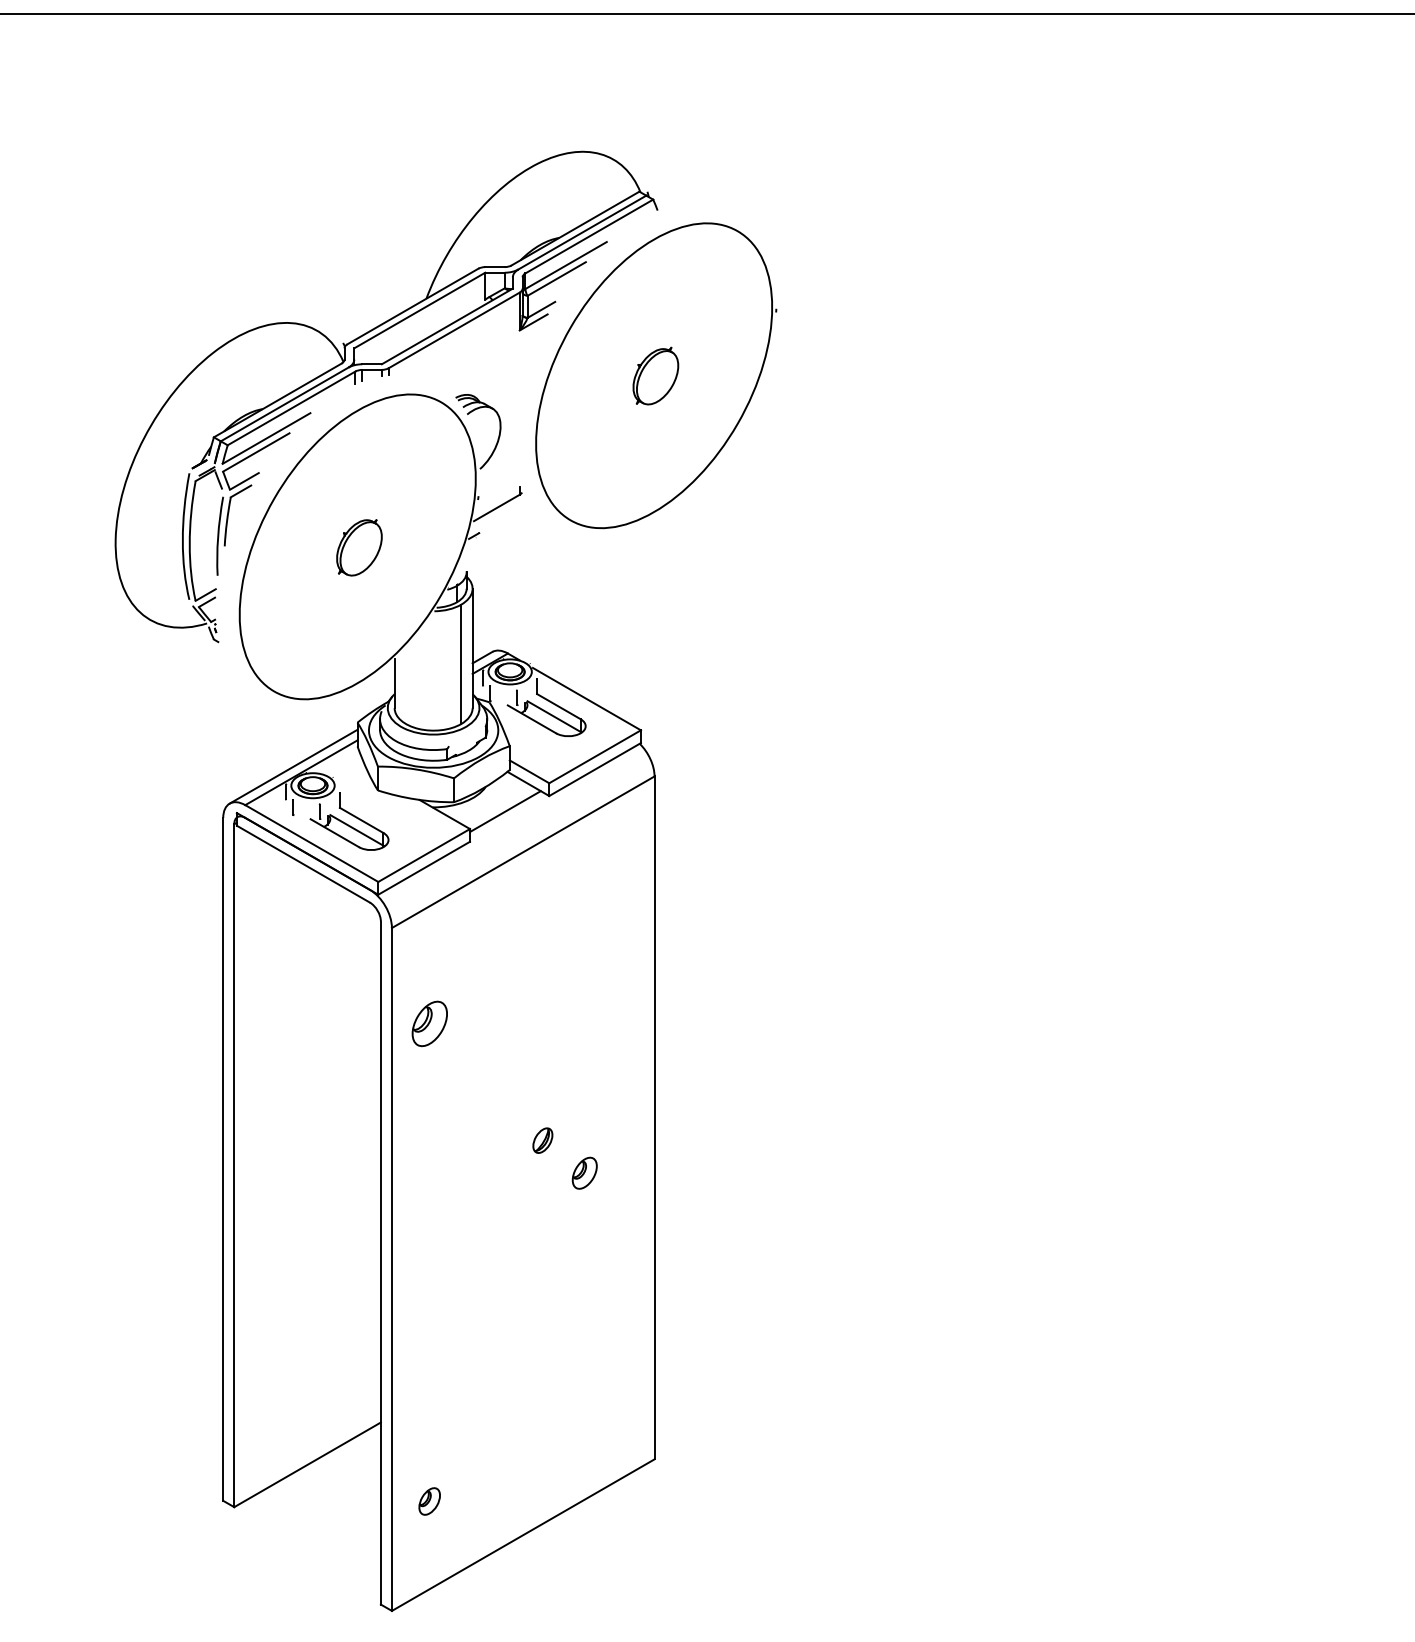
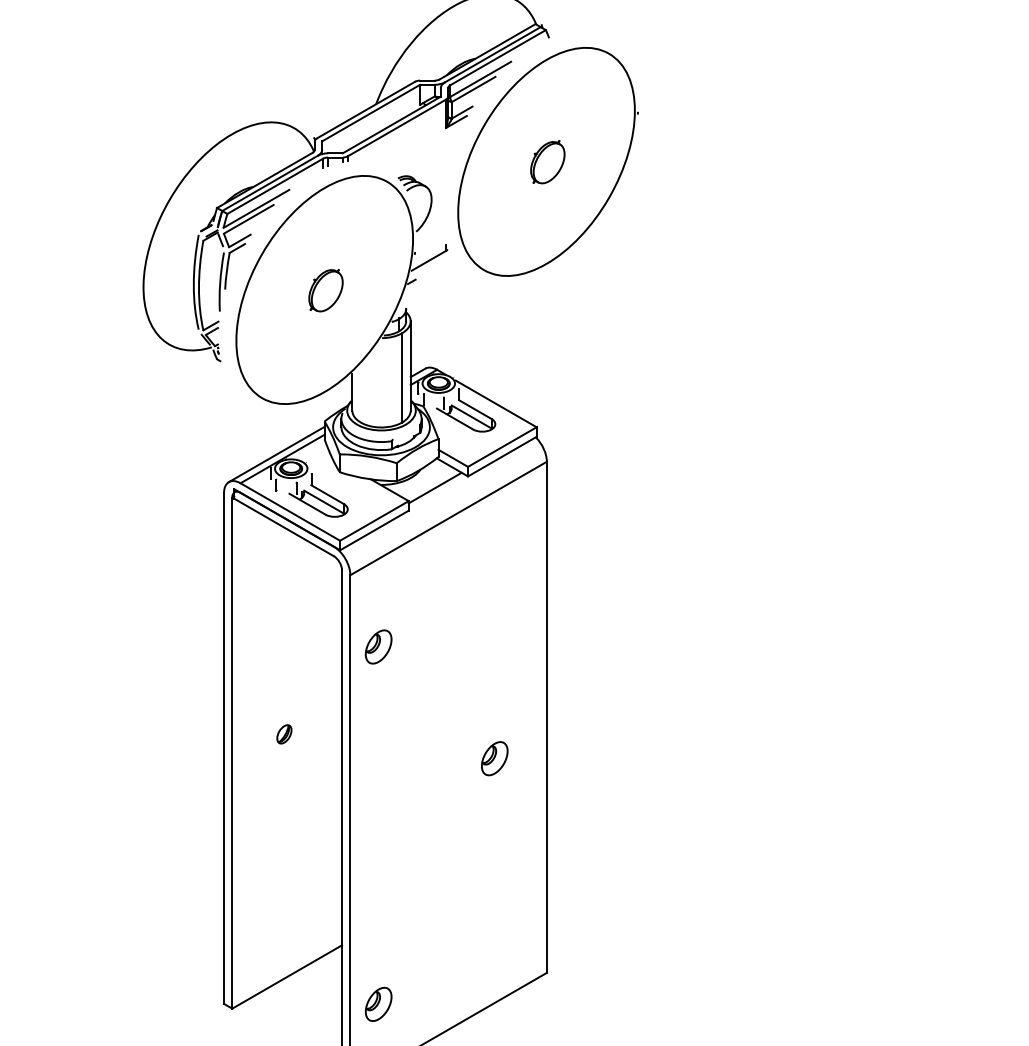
part: (542, 1140) -> (284, 734), moved
part: (584, 1173) -> (494, 758), size x1.43
part: (429, 1501) -> (378, 1004), size x1.67

